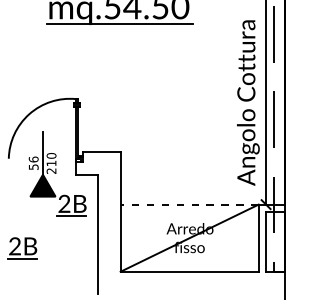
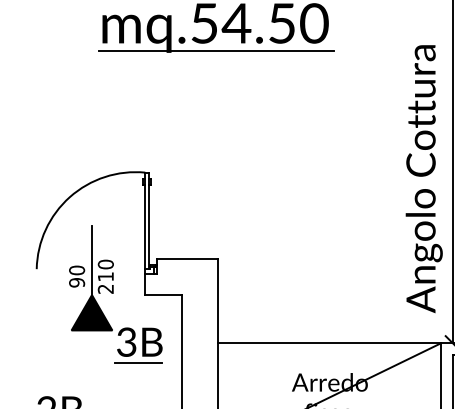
text: (33, 163) -> (76, 276), 56 -> 90
line: (189, 204) -> (329, 343), dashed -> solid
text: (64, 206) -> (126, 346), 2B -> 3B

